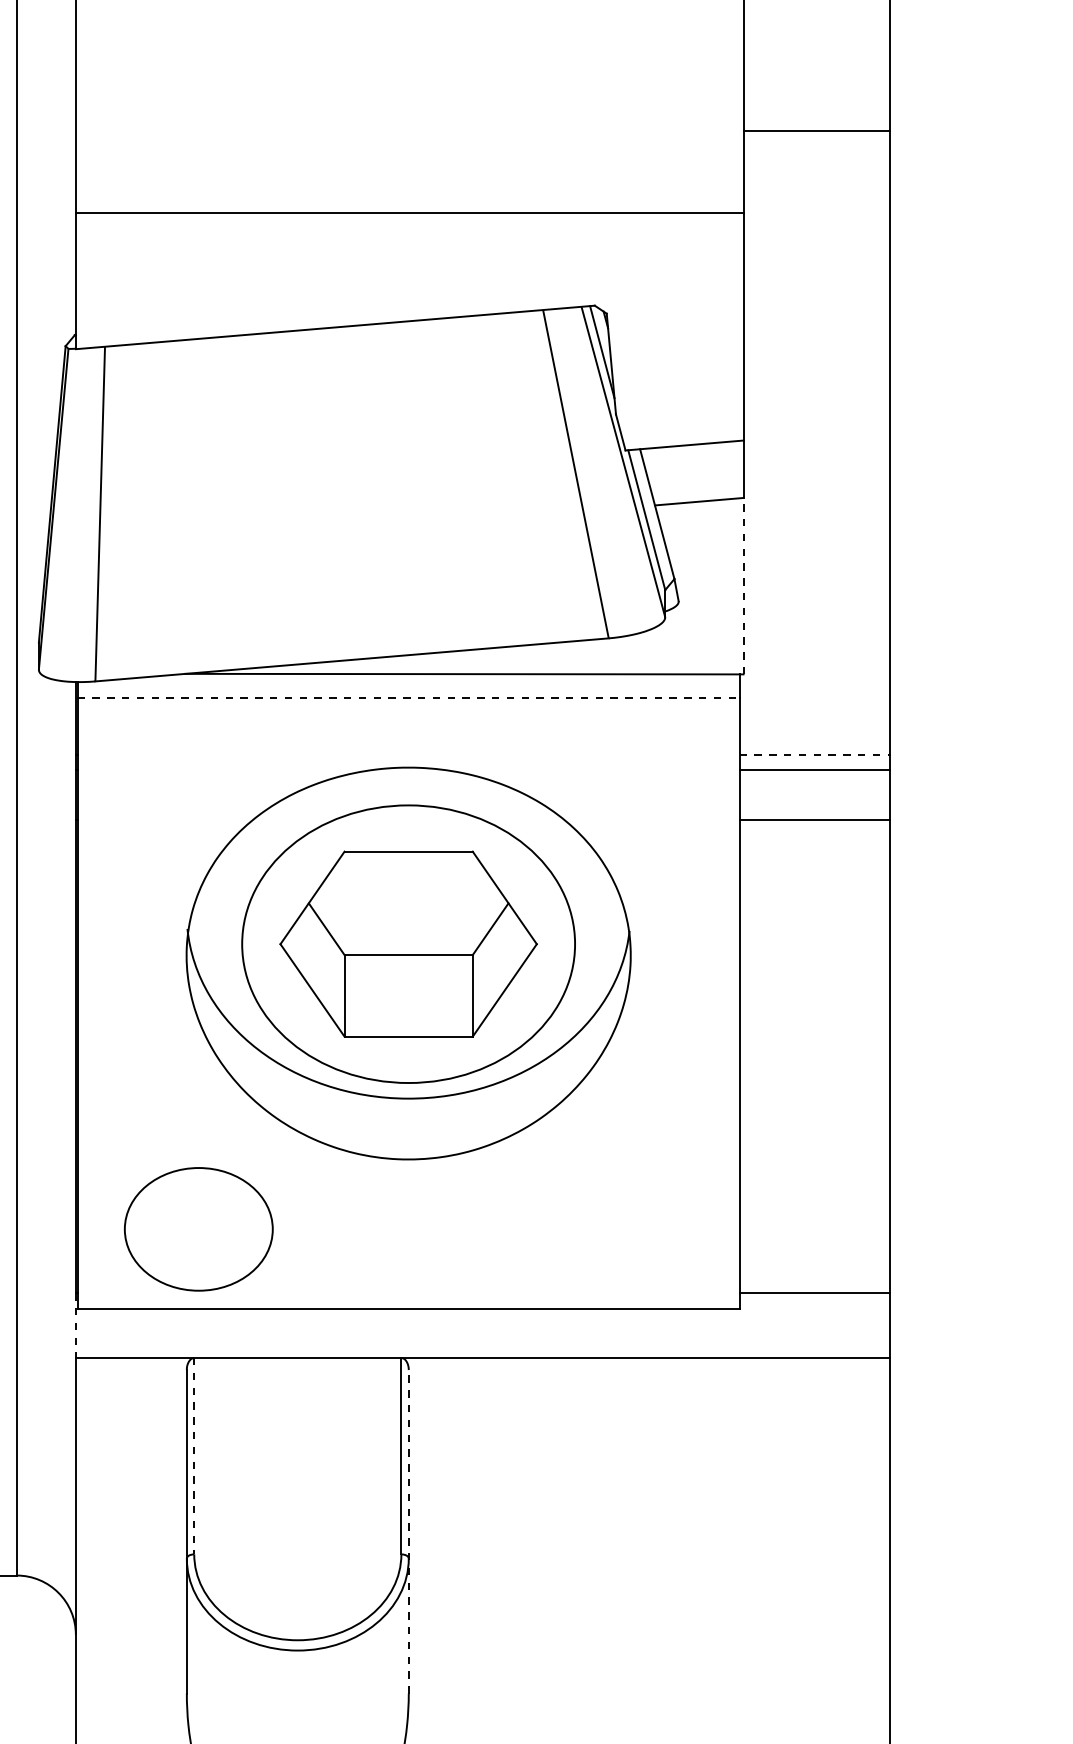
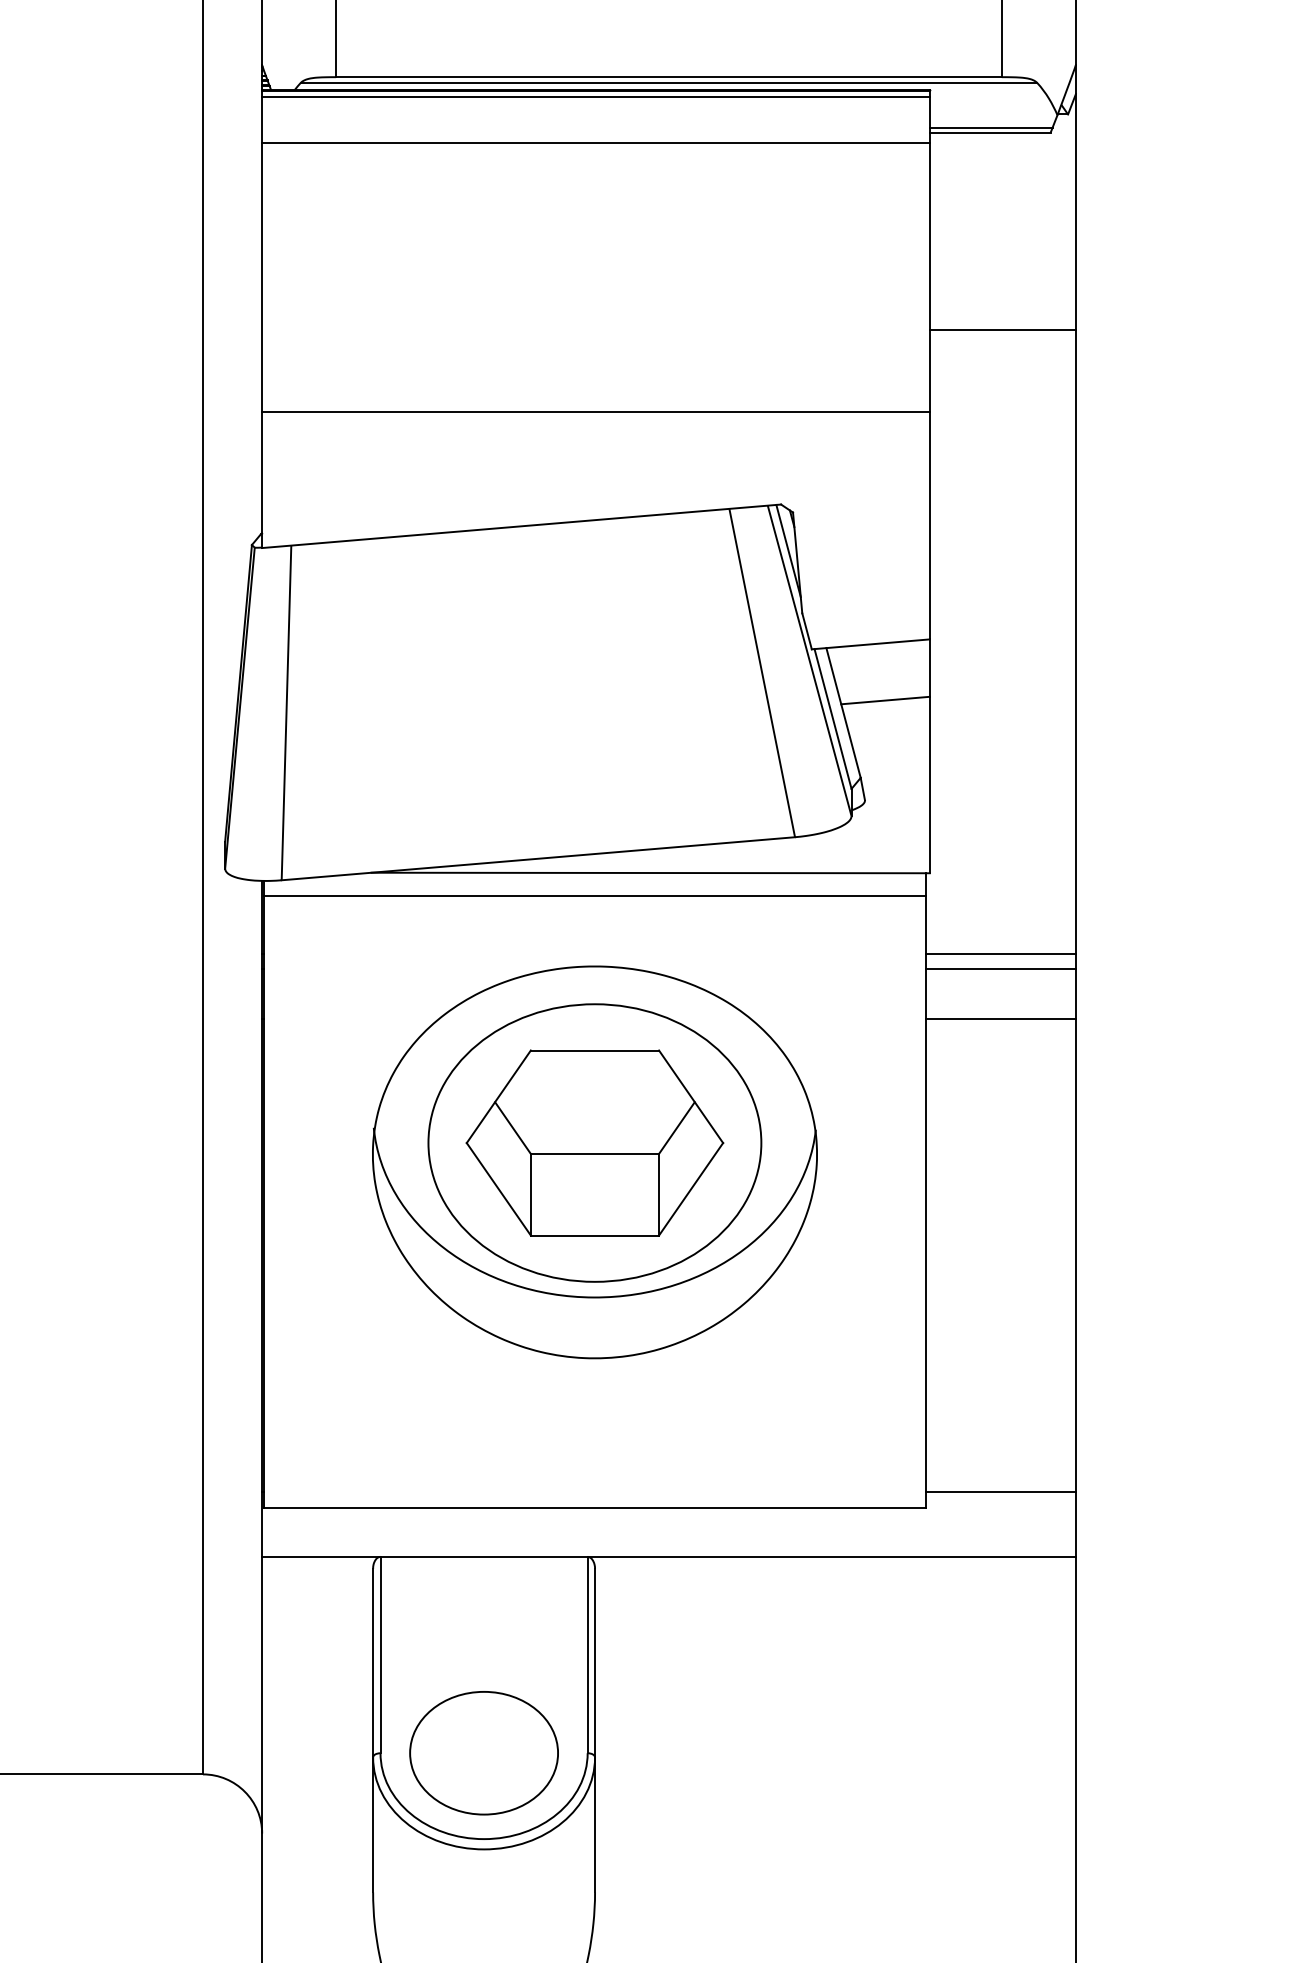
line: (743, 585) -> (929, 784), dashed -> solid
line: (409, 697) -> (595, 896), dashed -> solid
line: (814, 754) -> (1000, 953), dashed -> solid
part: (198, 1229) -> (483, 1753), moved
line: (76, 1325) -> (262, 1524), dashed -> solid
line: (194, 1456) -> (380, 1655), dashed -> solid
line: (409, 1531) -> (595, 1730), dashed -> solid

